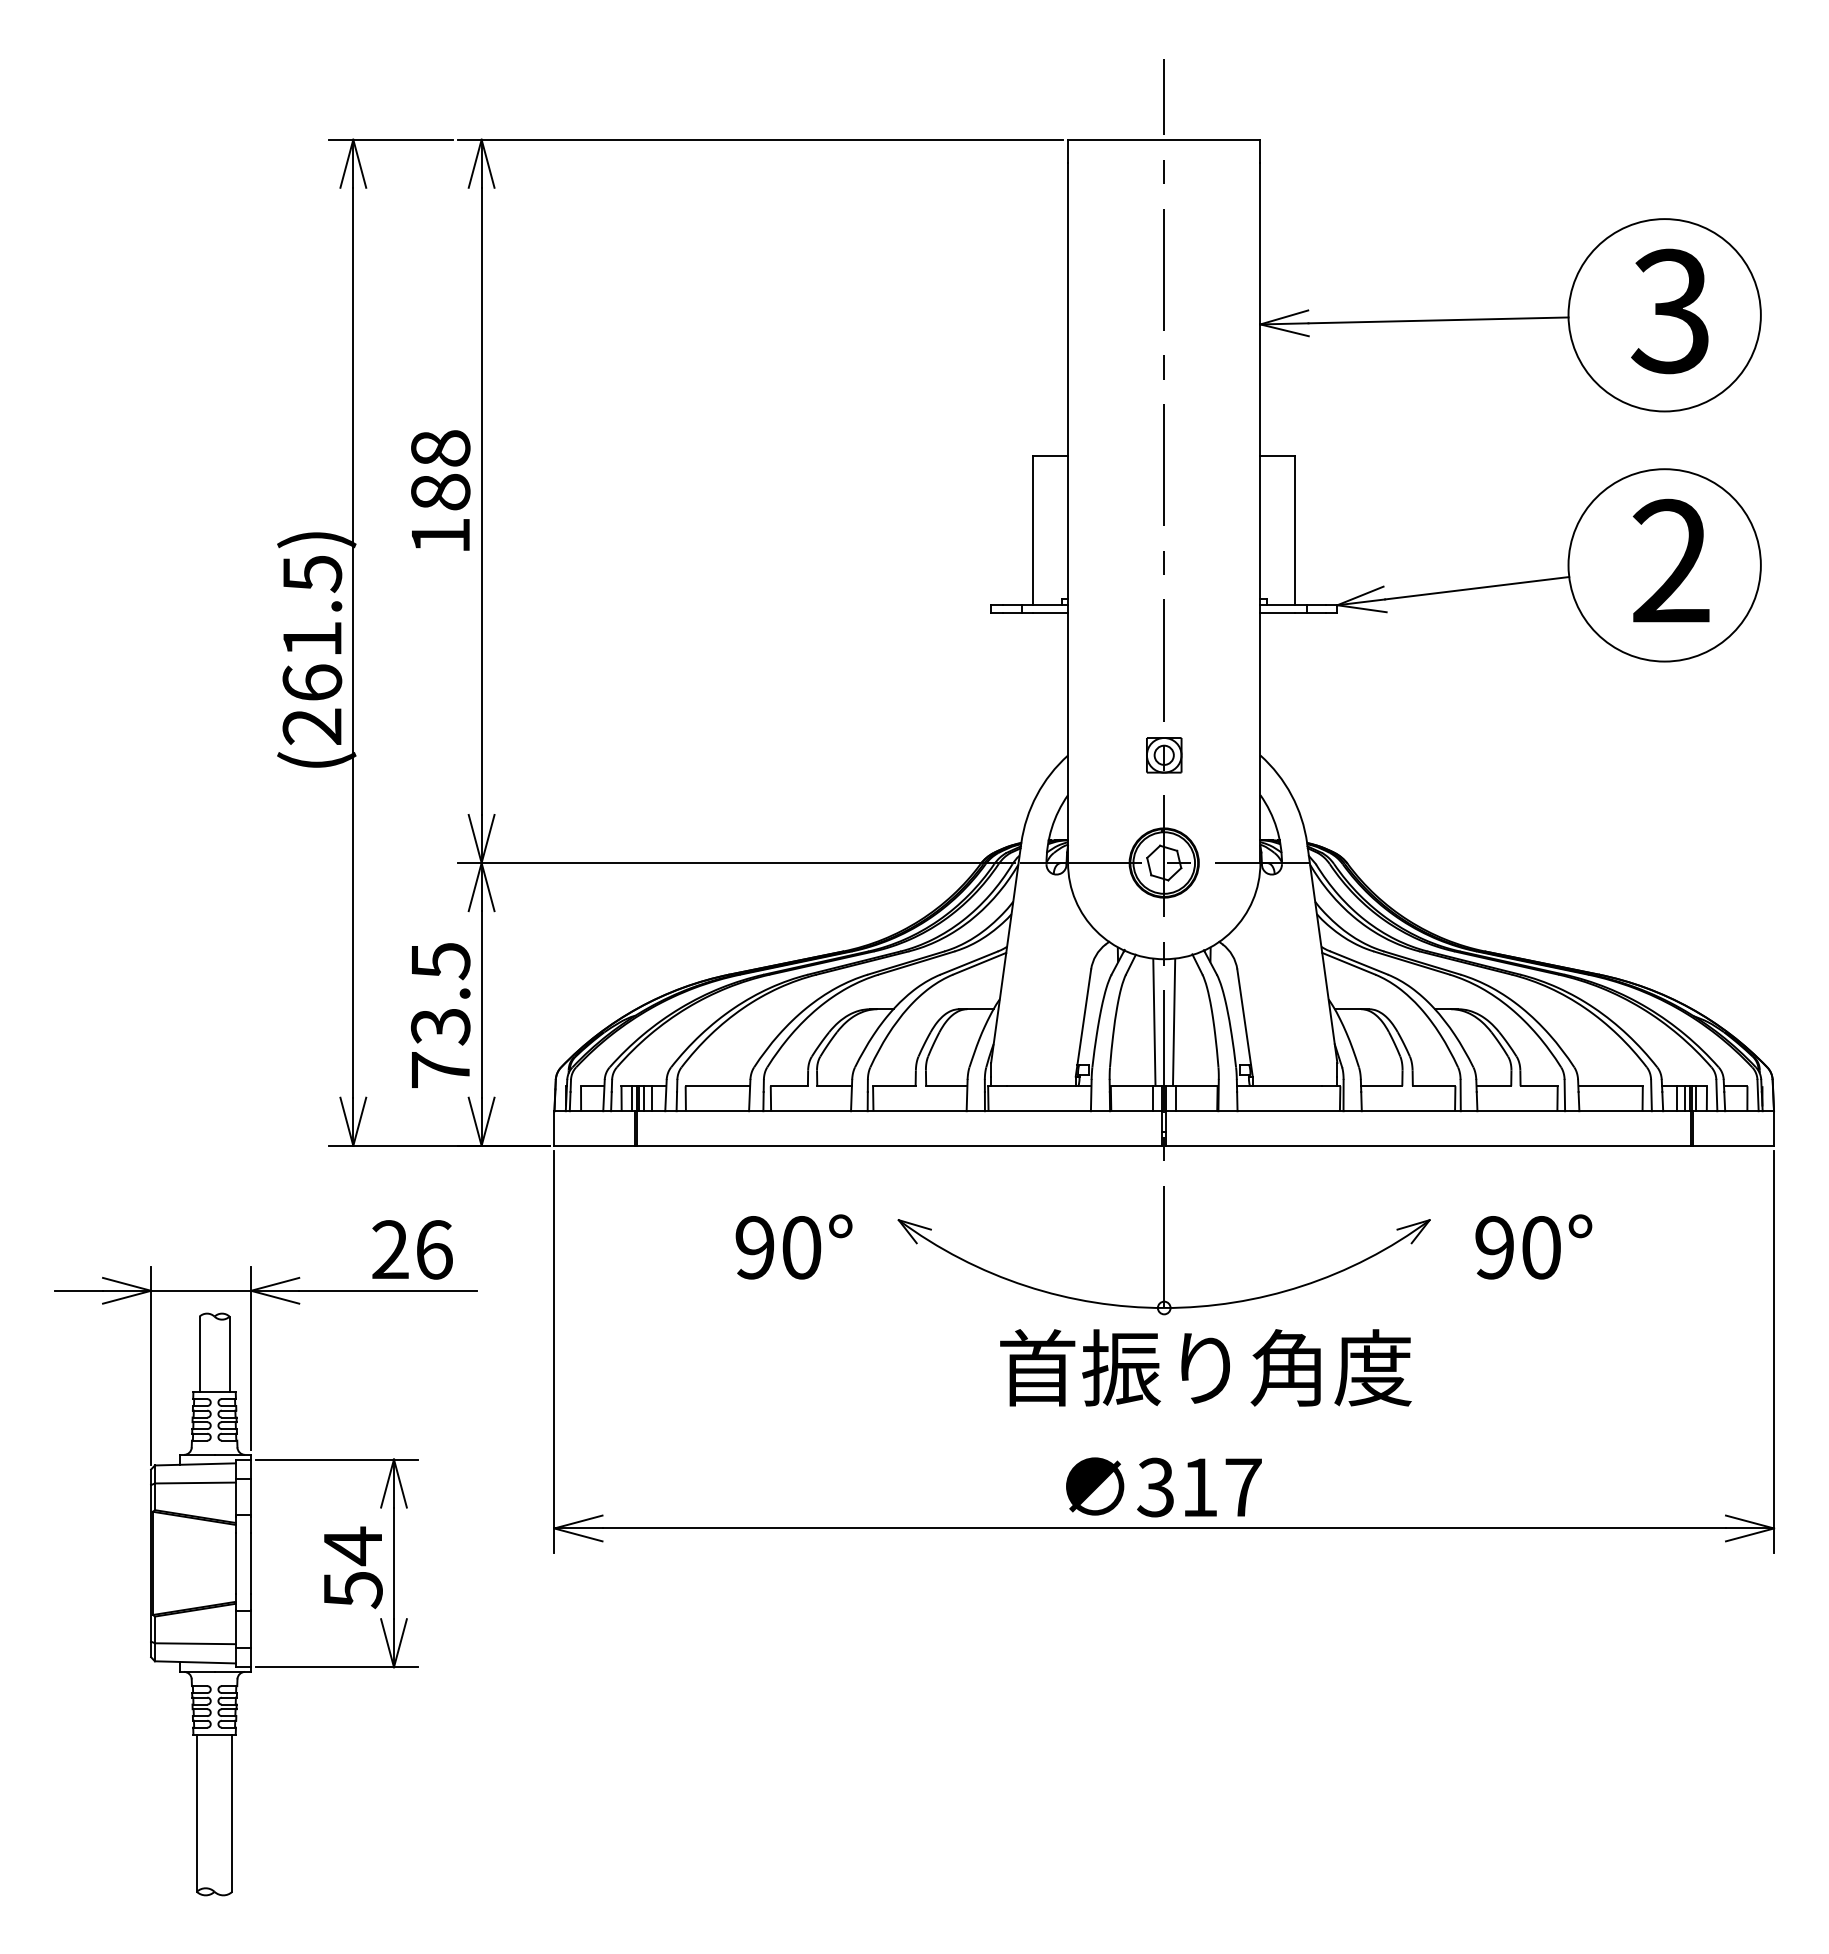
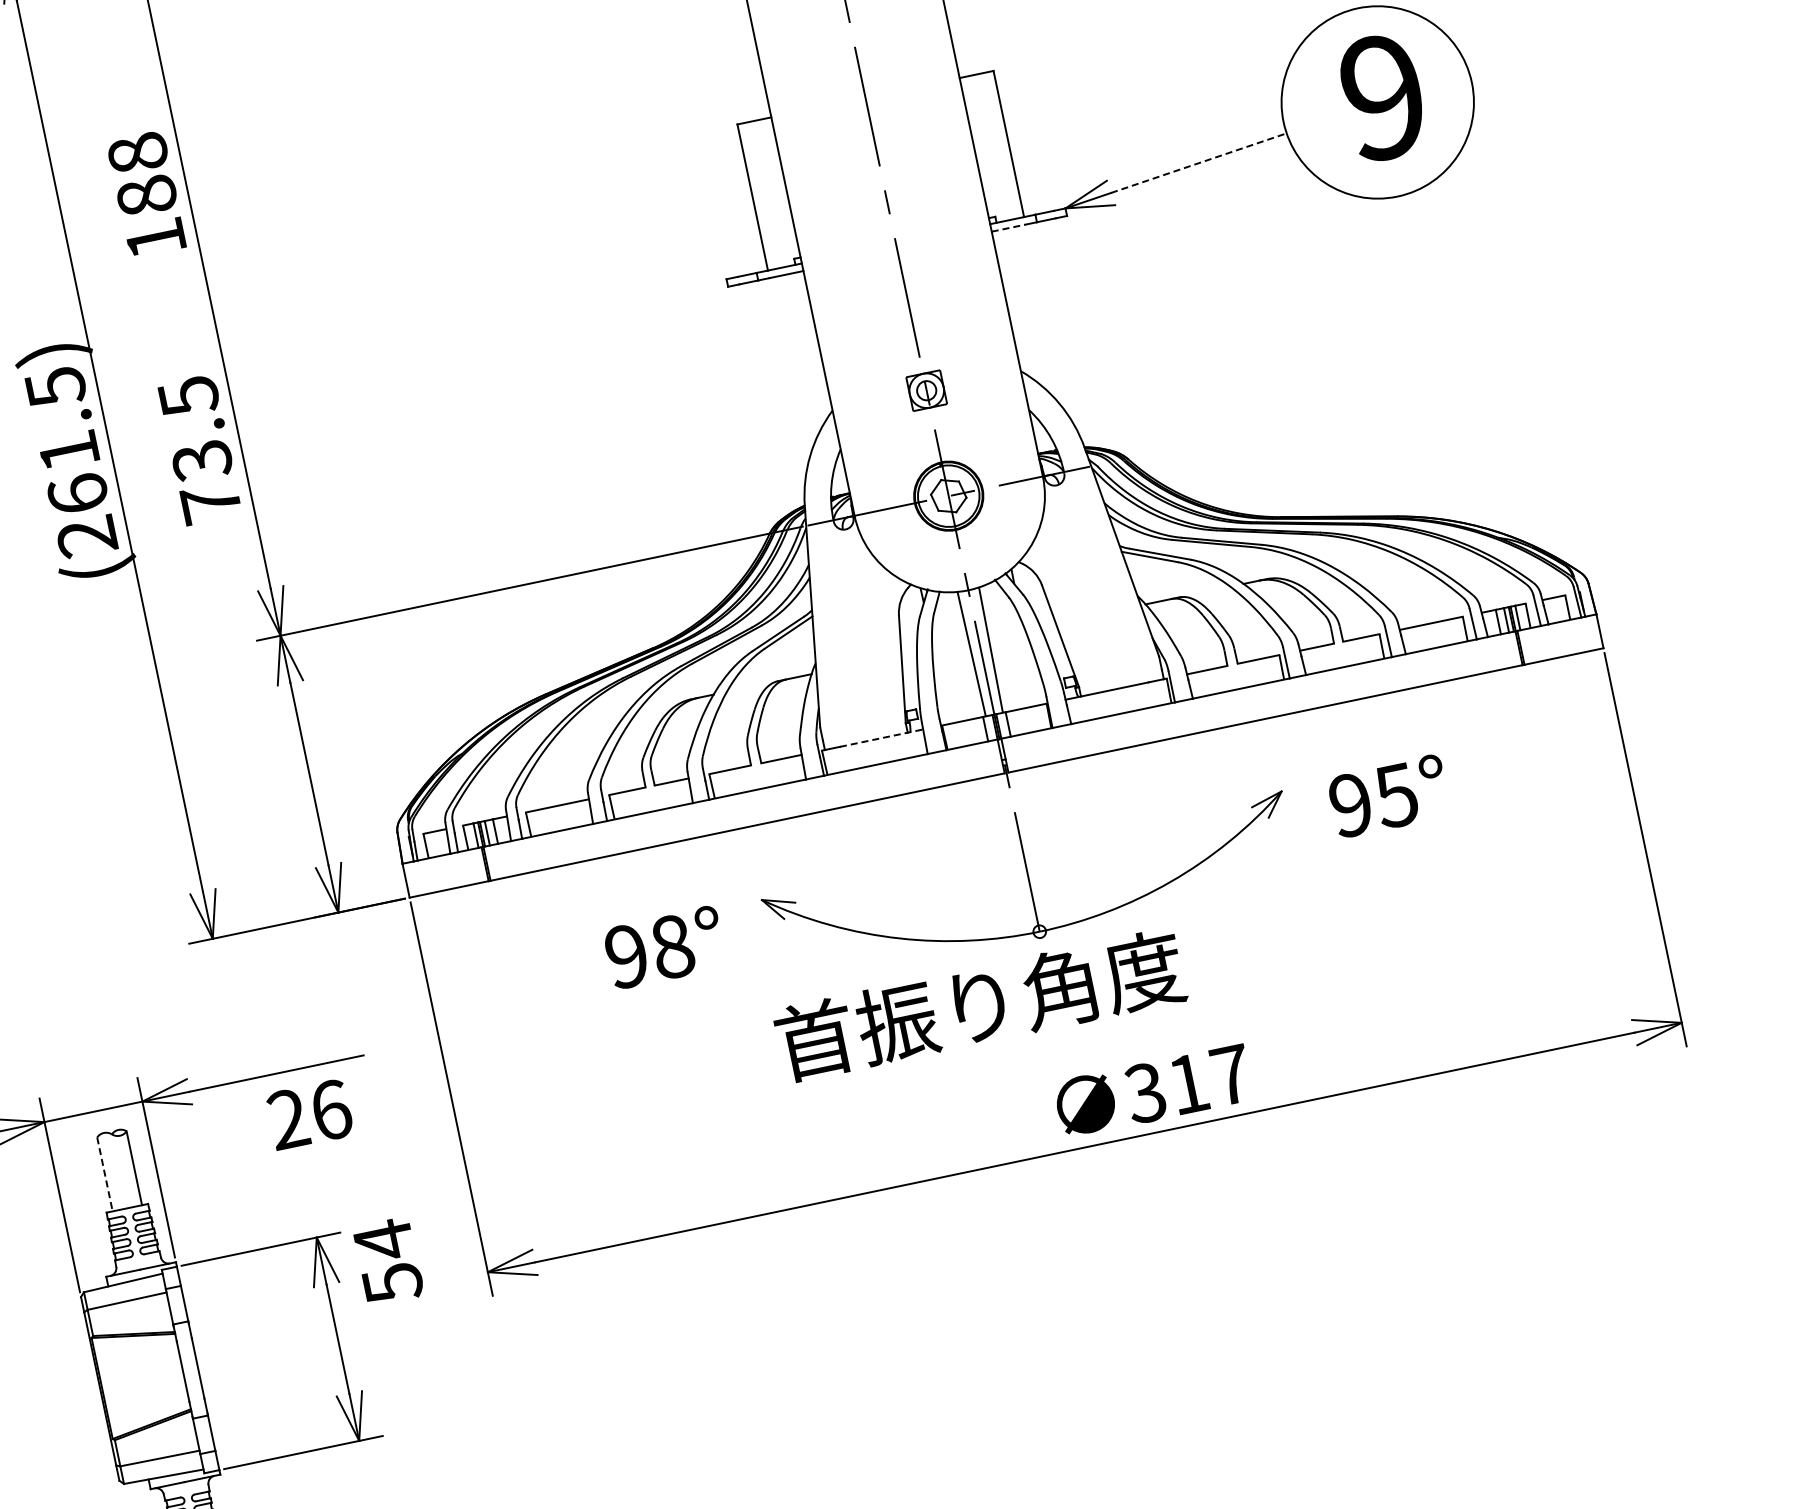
text: (440, 490) -> (146, 194), moved
text: (1670, 561) -> (1382, 97), 2 -> 9
line: (1477, 588) -> (1199, 163), solid -> dashed
line: (1278, 612) -> (1009, 227), solid -> dashed
text: (440, 1015) -> (199, 449), moved
line: (1049, 1086) -> (882, 738), solid -> dashed
text: (801, 1247) -> (672, 946), 90° -> 98°
text: (1540, 1247) -> (1395, 795), 90° -> 95°
text: (412, 1249) -> (309, 1114), moved
line: (199, 1354) -> (104, 1174), solid -> dashed
text: (1205, 1367) -> (979, 1005), moved
text: (1163, 1487) -> (1153, 1091), moved
text: (353, 1567) -> (388, 1261), moved

